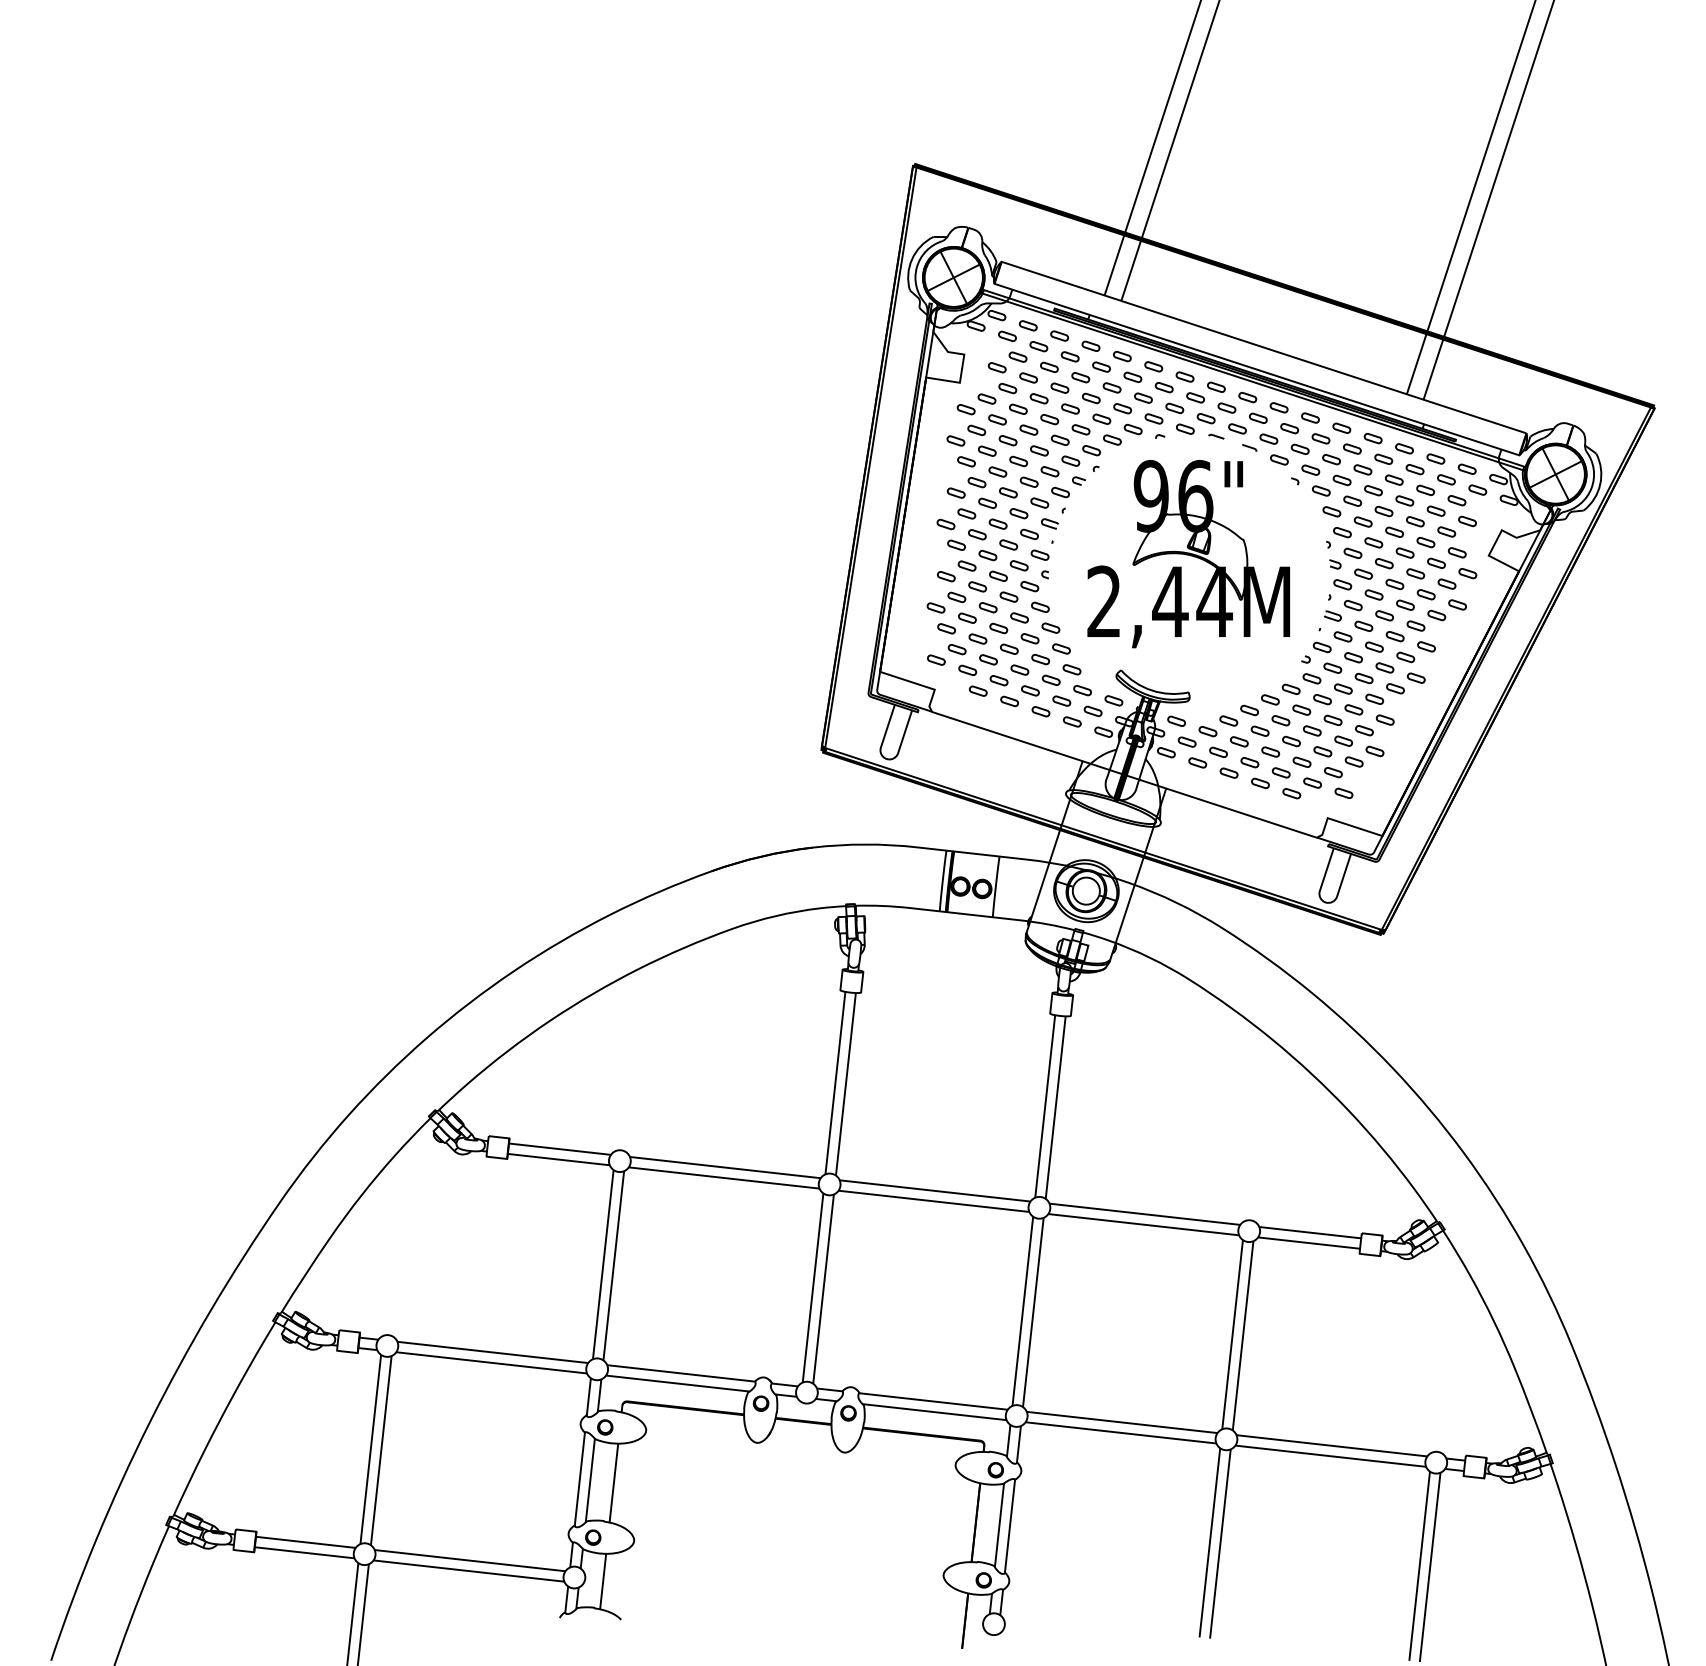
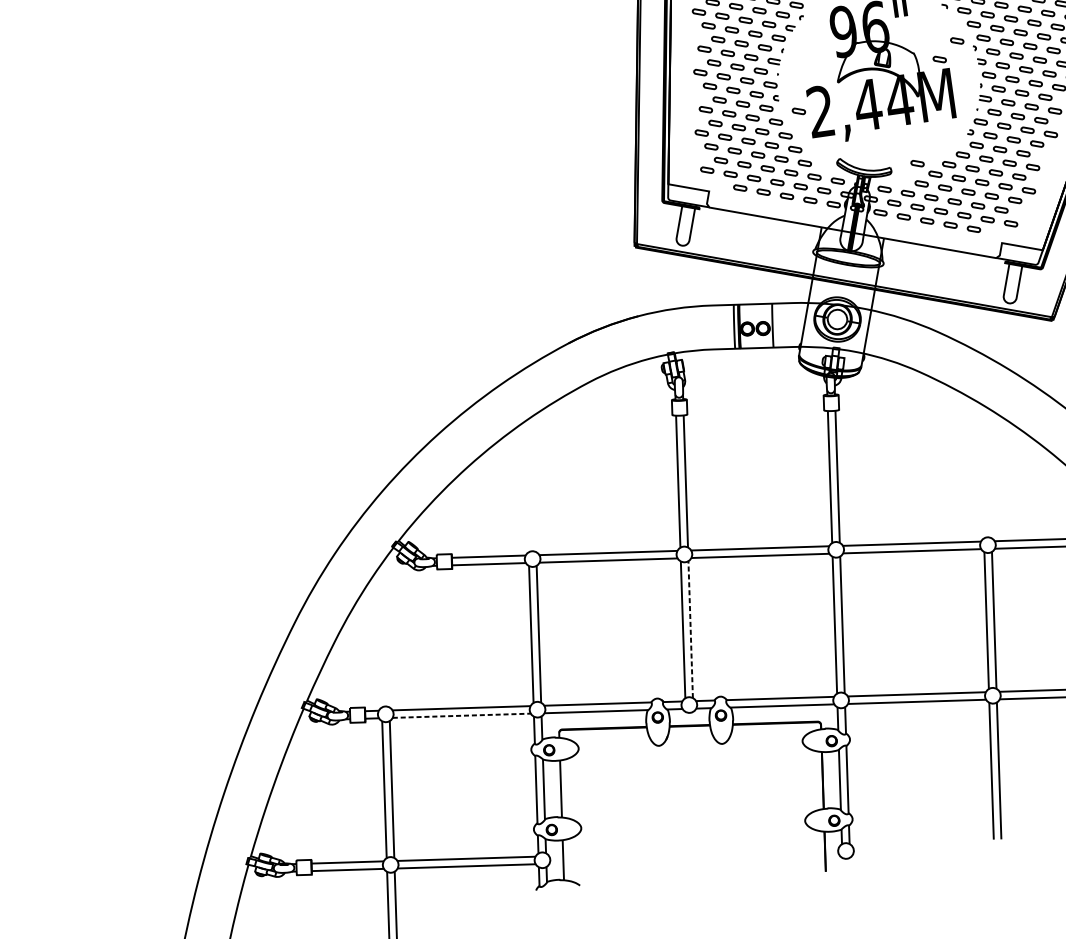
part: (1305, 530) -> (957, 40), added
part: (1277, 553) -> (939, 59), added
part: (1073, 596) -> (798, 110), added
part: (1226, 691) -> (917, 163), added
line: (823, 1288) -> (690, 629), solid -> dashed
line: (491, 1362) -> (461, 715), solid -> dashed

